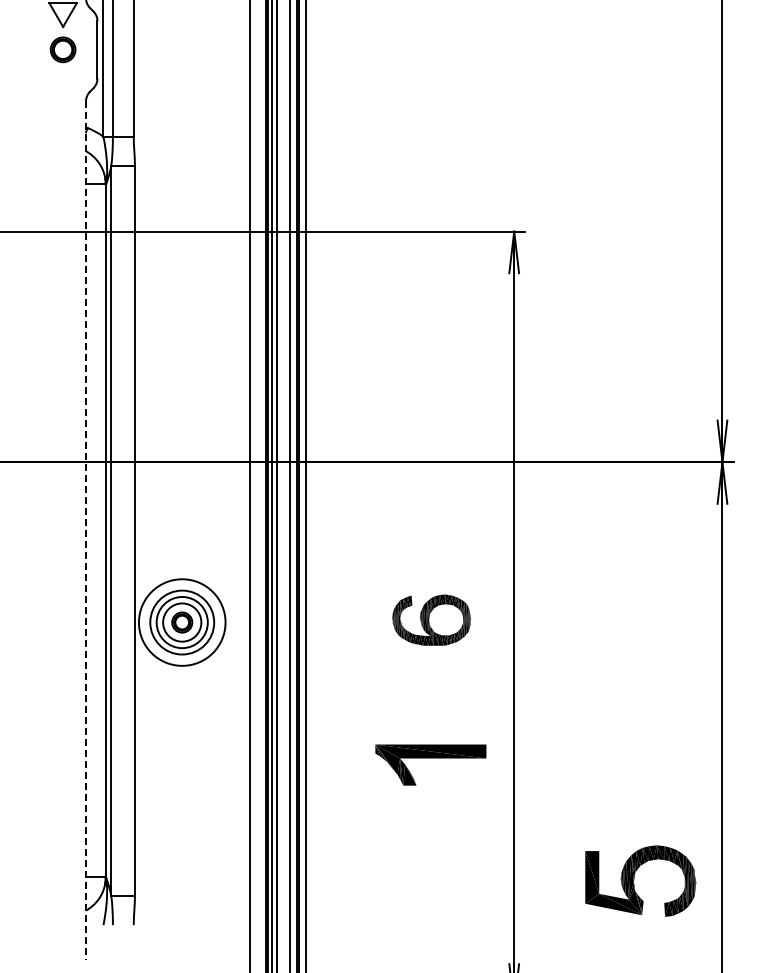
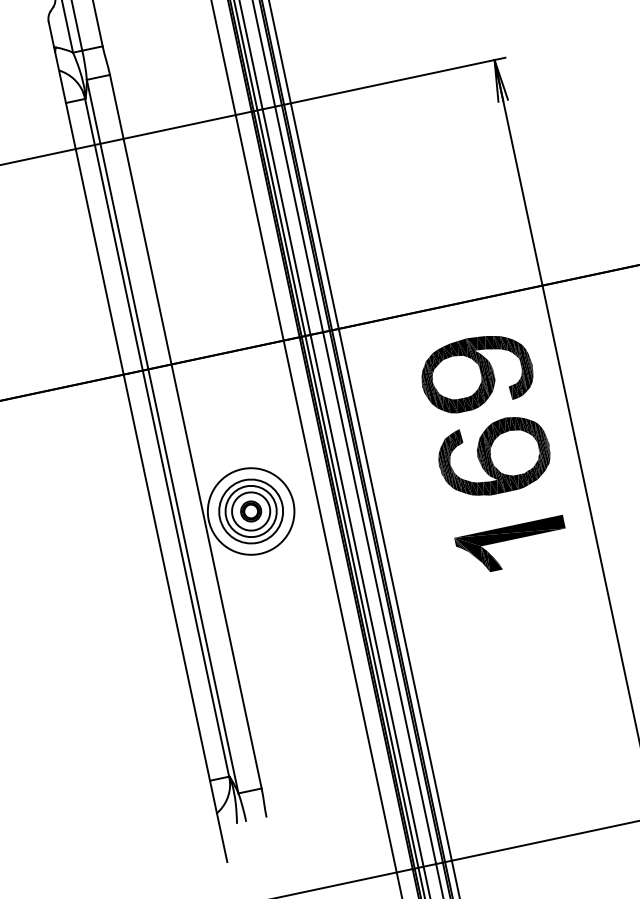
line: (86, 530) -> (138, 441), dashed -> solid
part: (431, 533) -> (476, 372), added
part: (431, 619) -> (494, 456), size x1.43
part: (430, 764) -> (512, 545), moved

